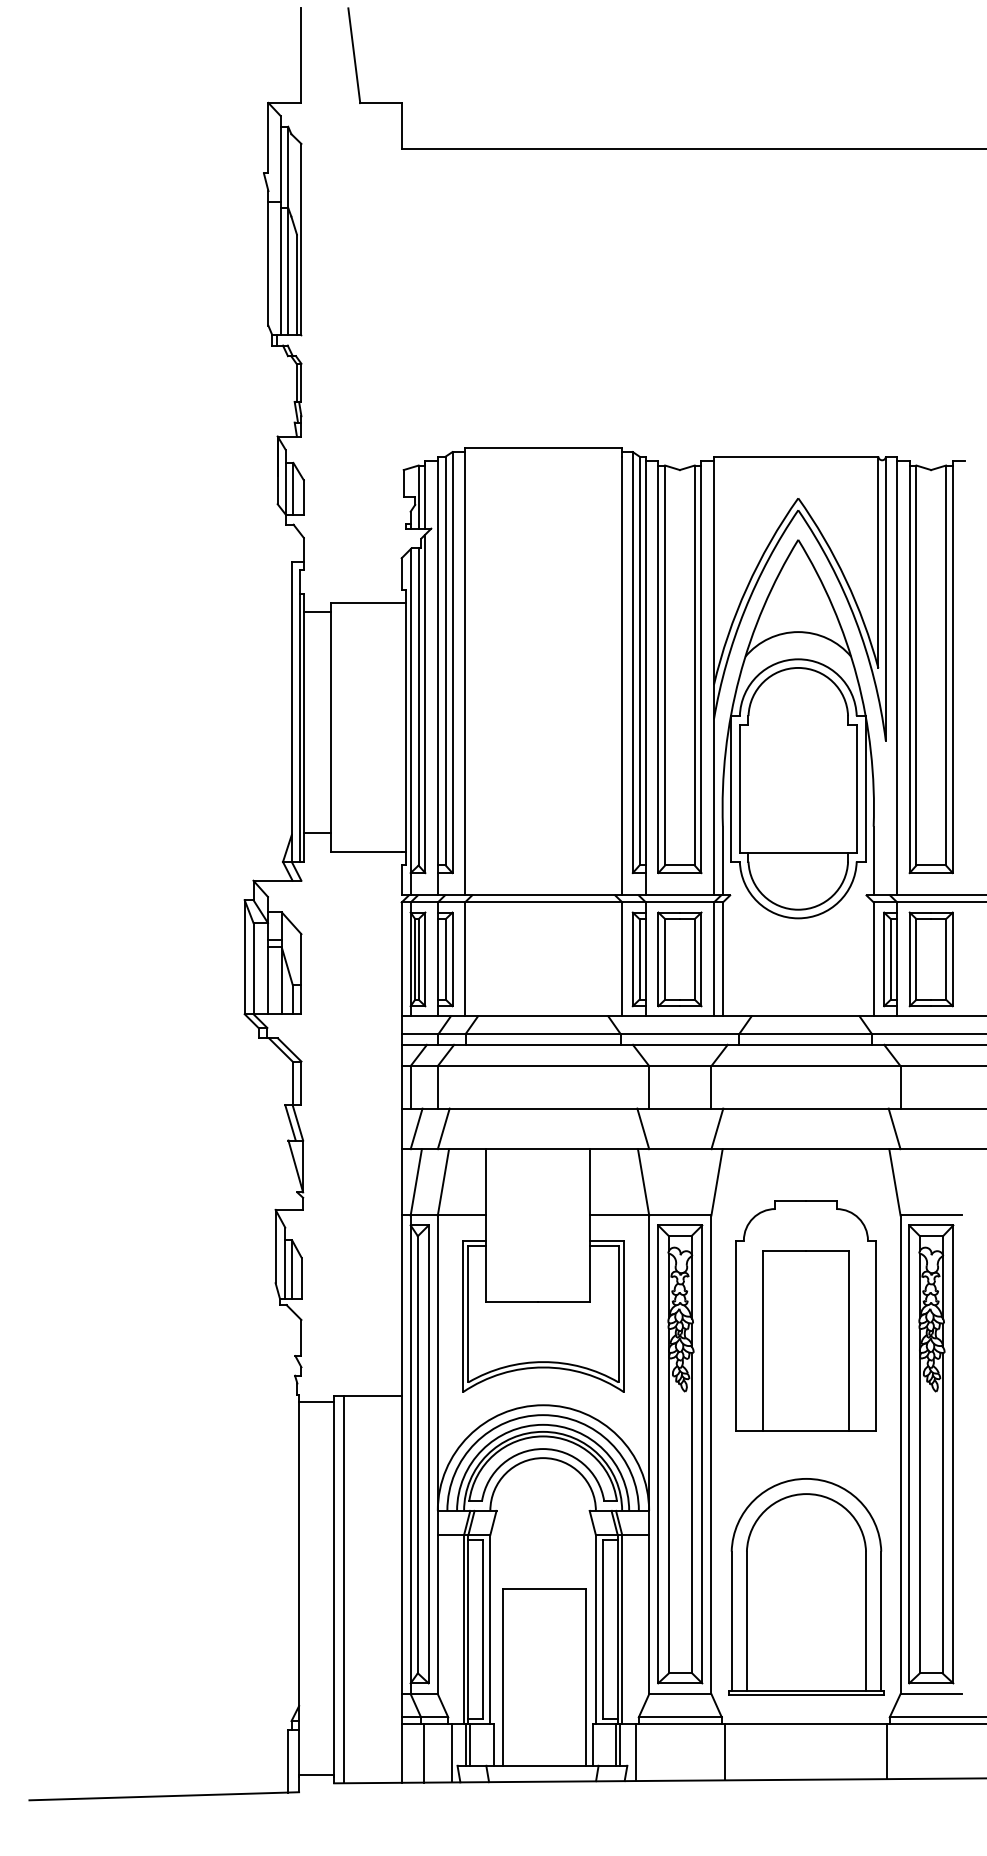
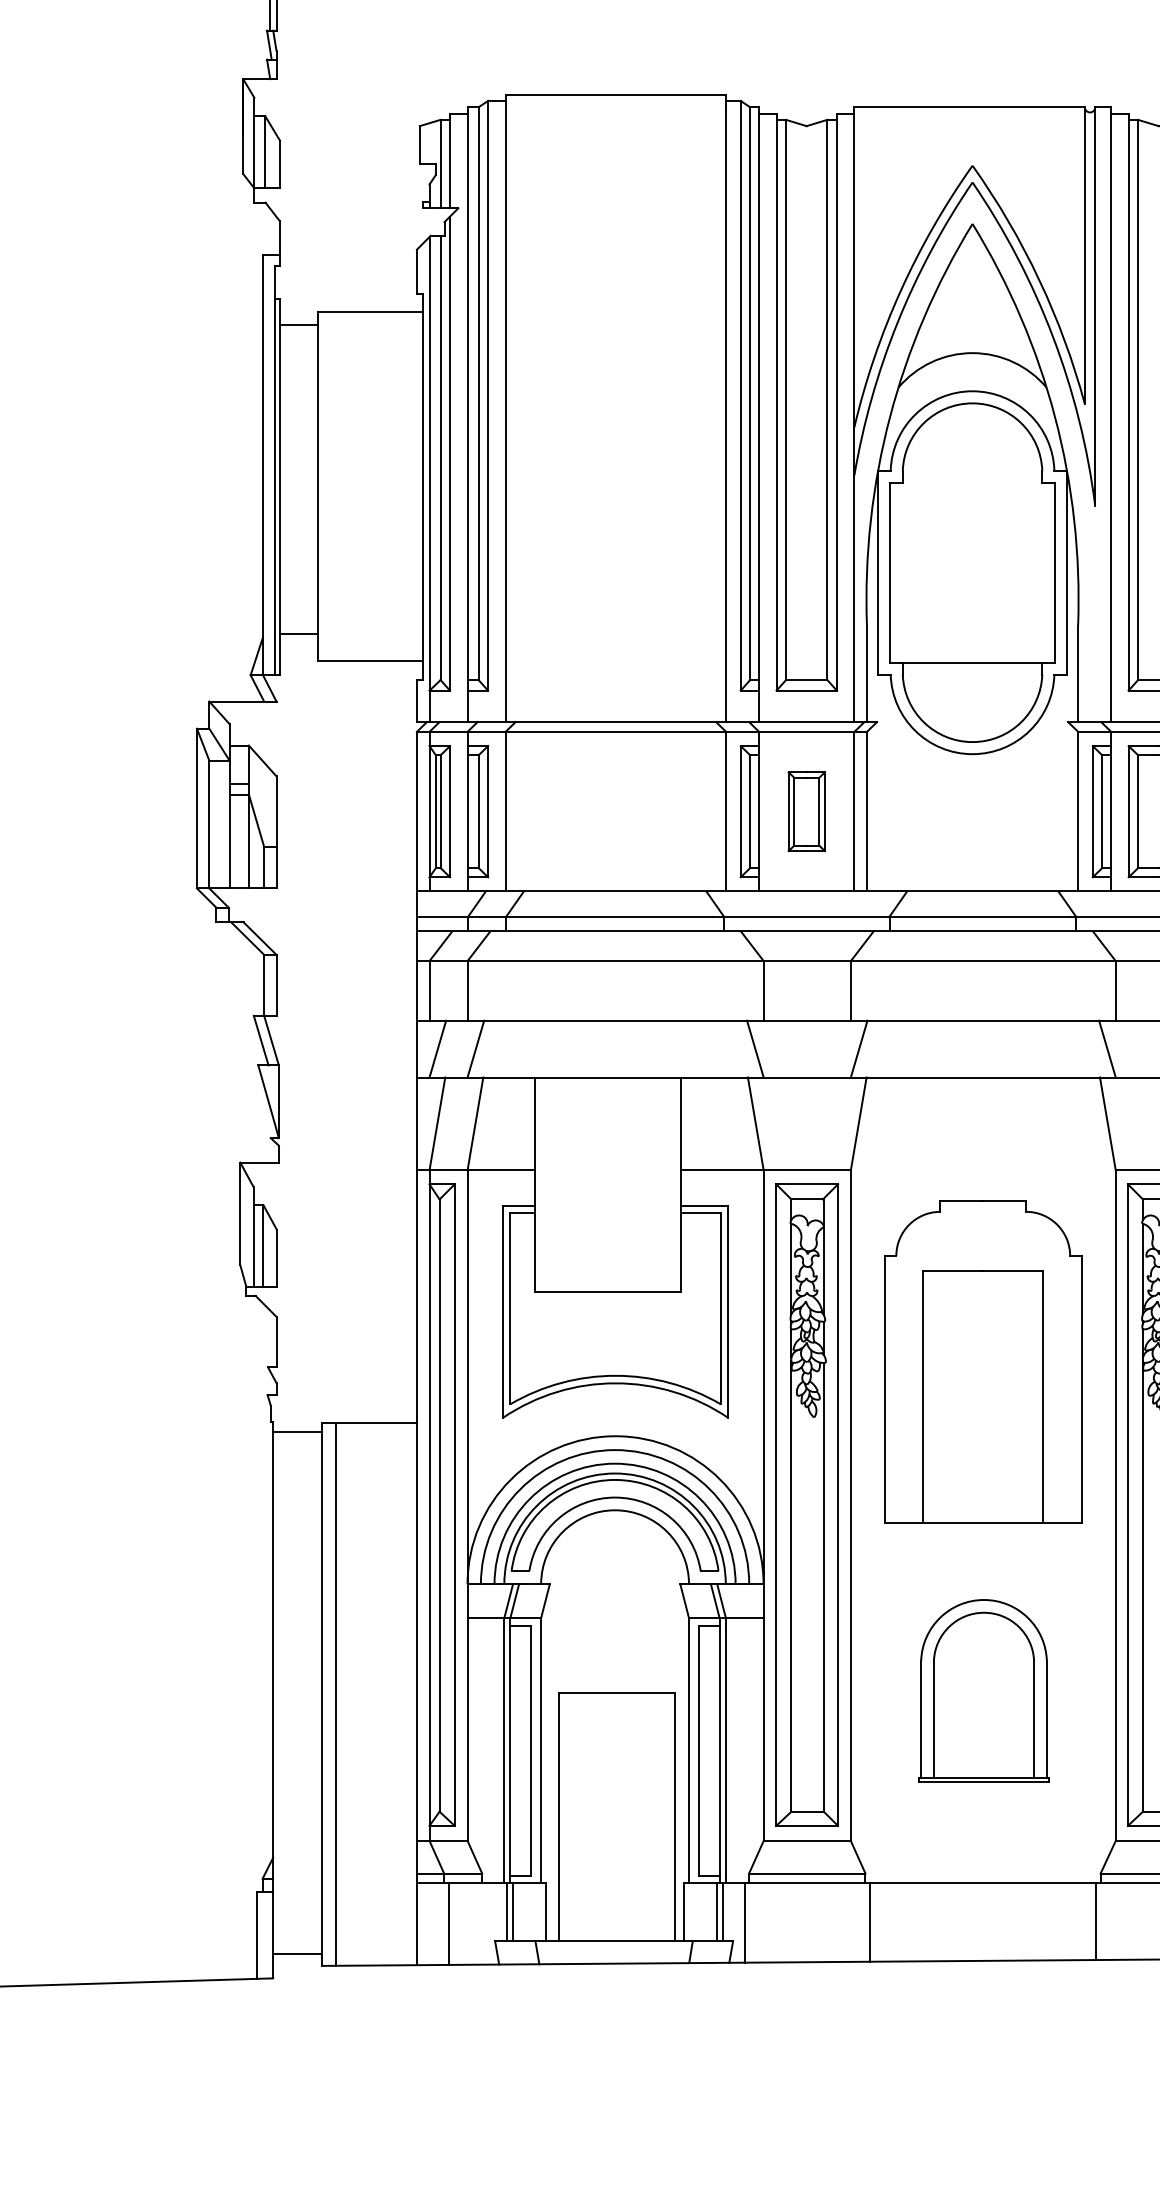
part: (679, 959) -> (806, 811), size x0.6
part: (805, 1315) -> (982, 1360), moved
part: (806, 1586) -> (984, 1690), size x0.6
line: (451, 1753) -> (486, 1924), removed

